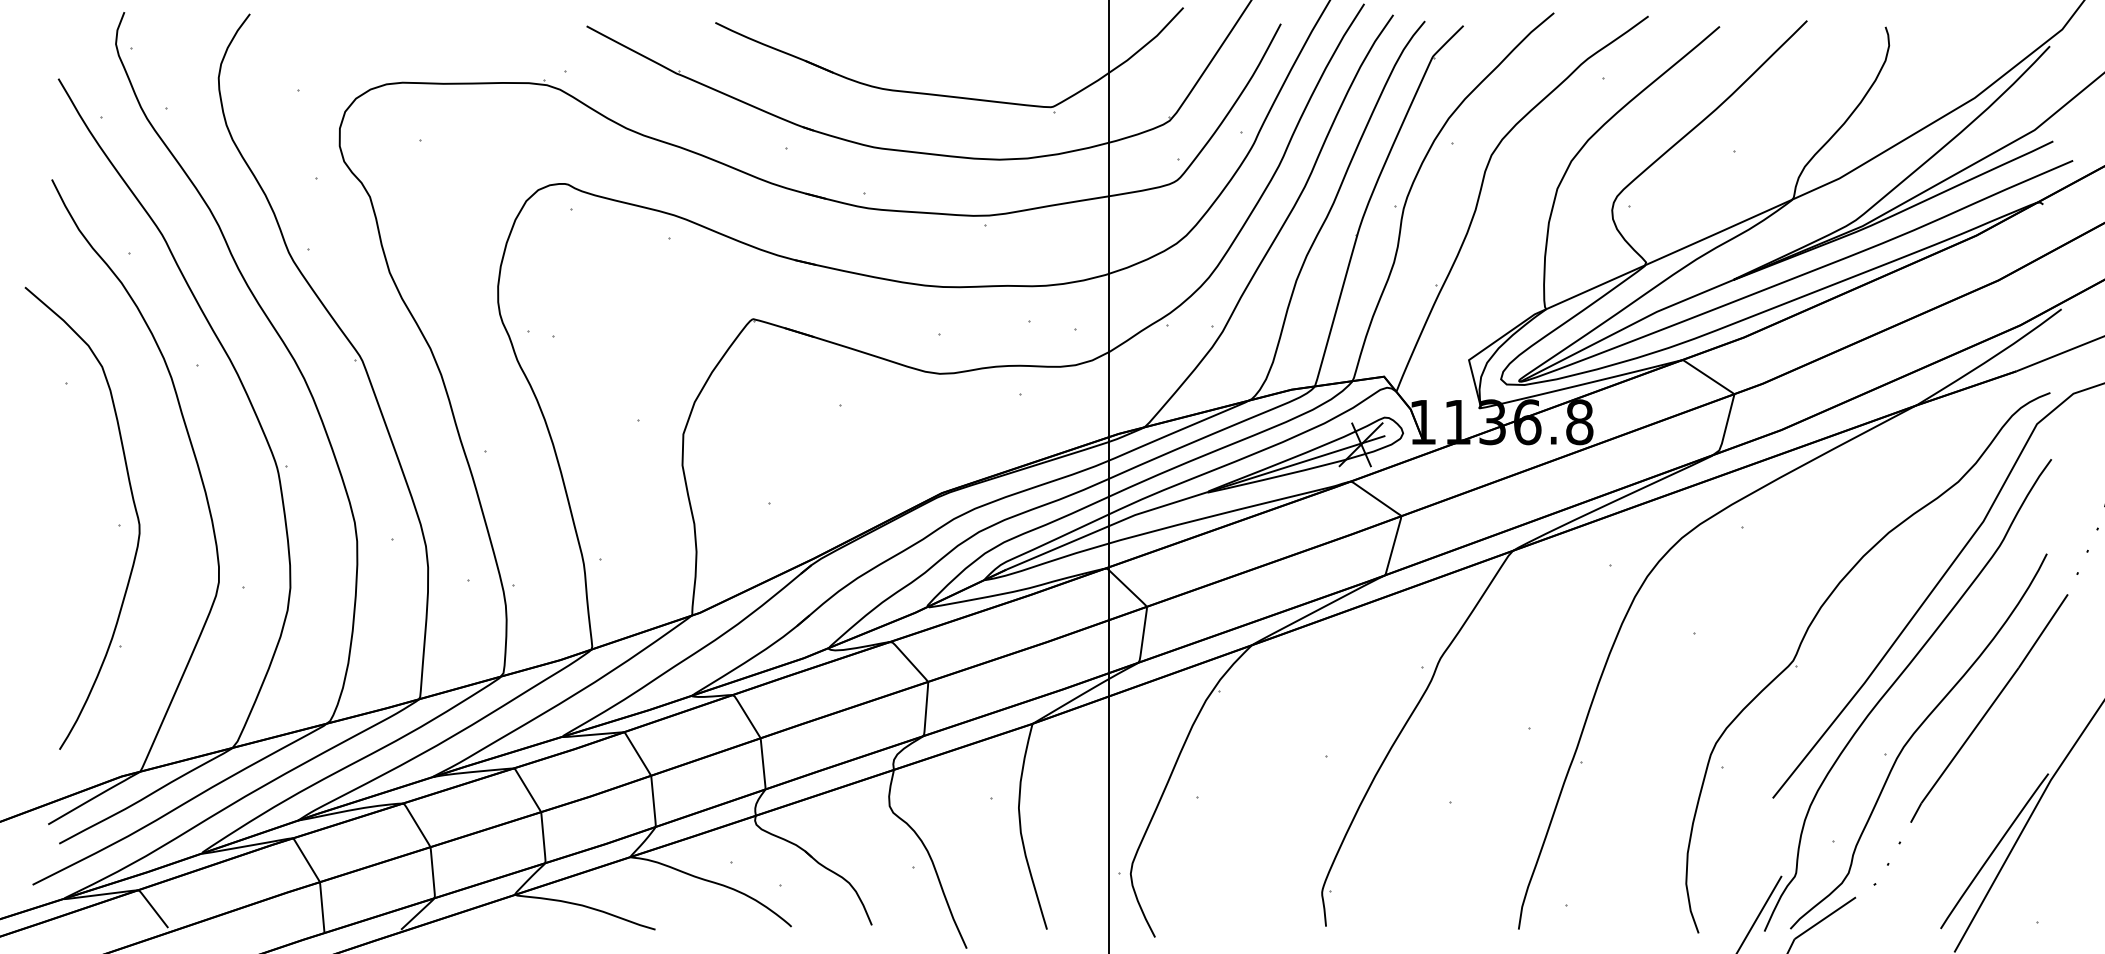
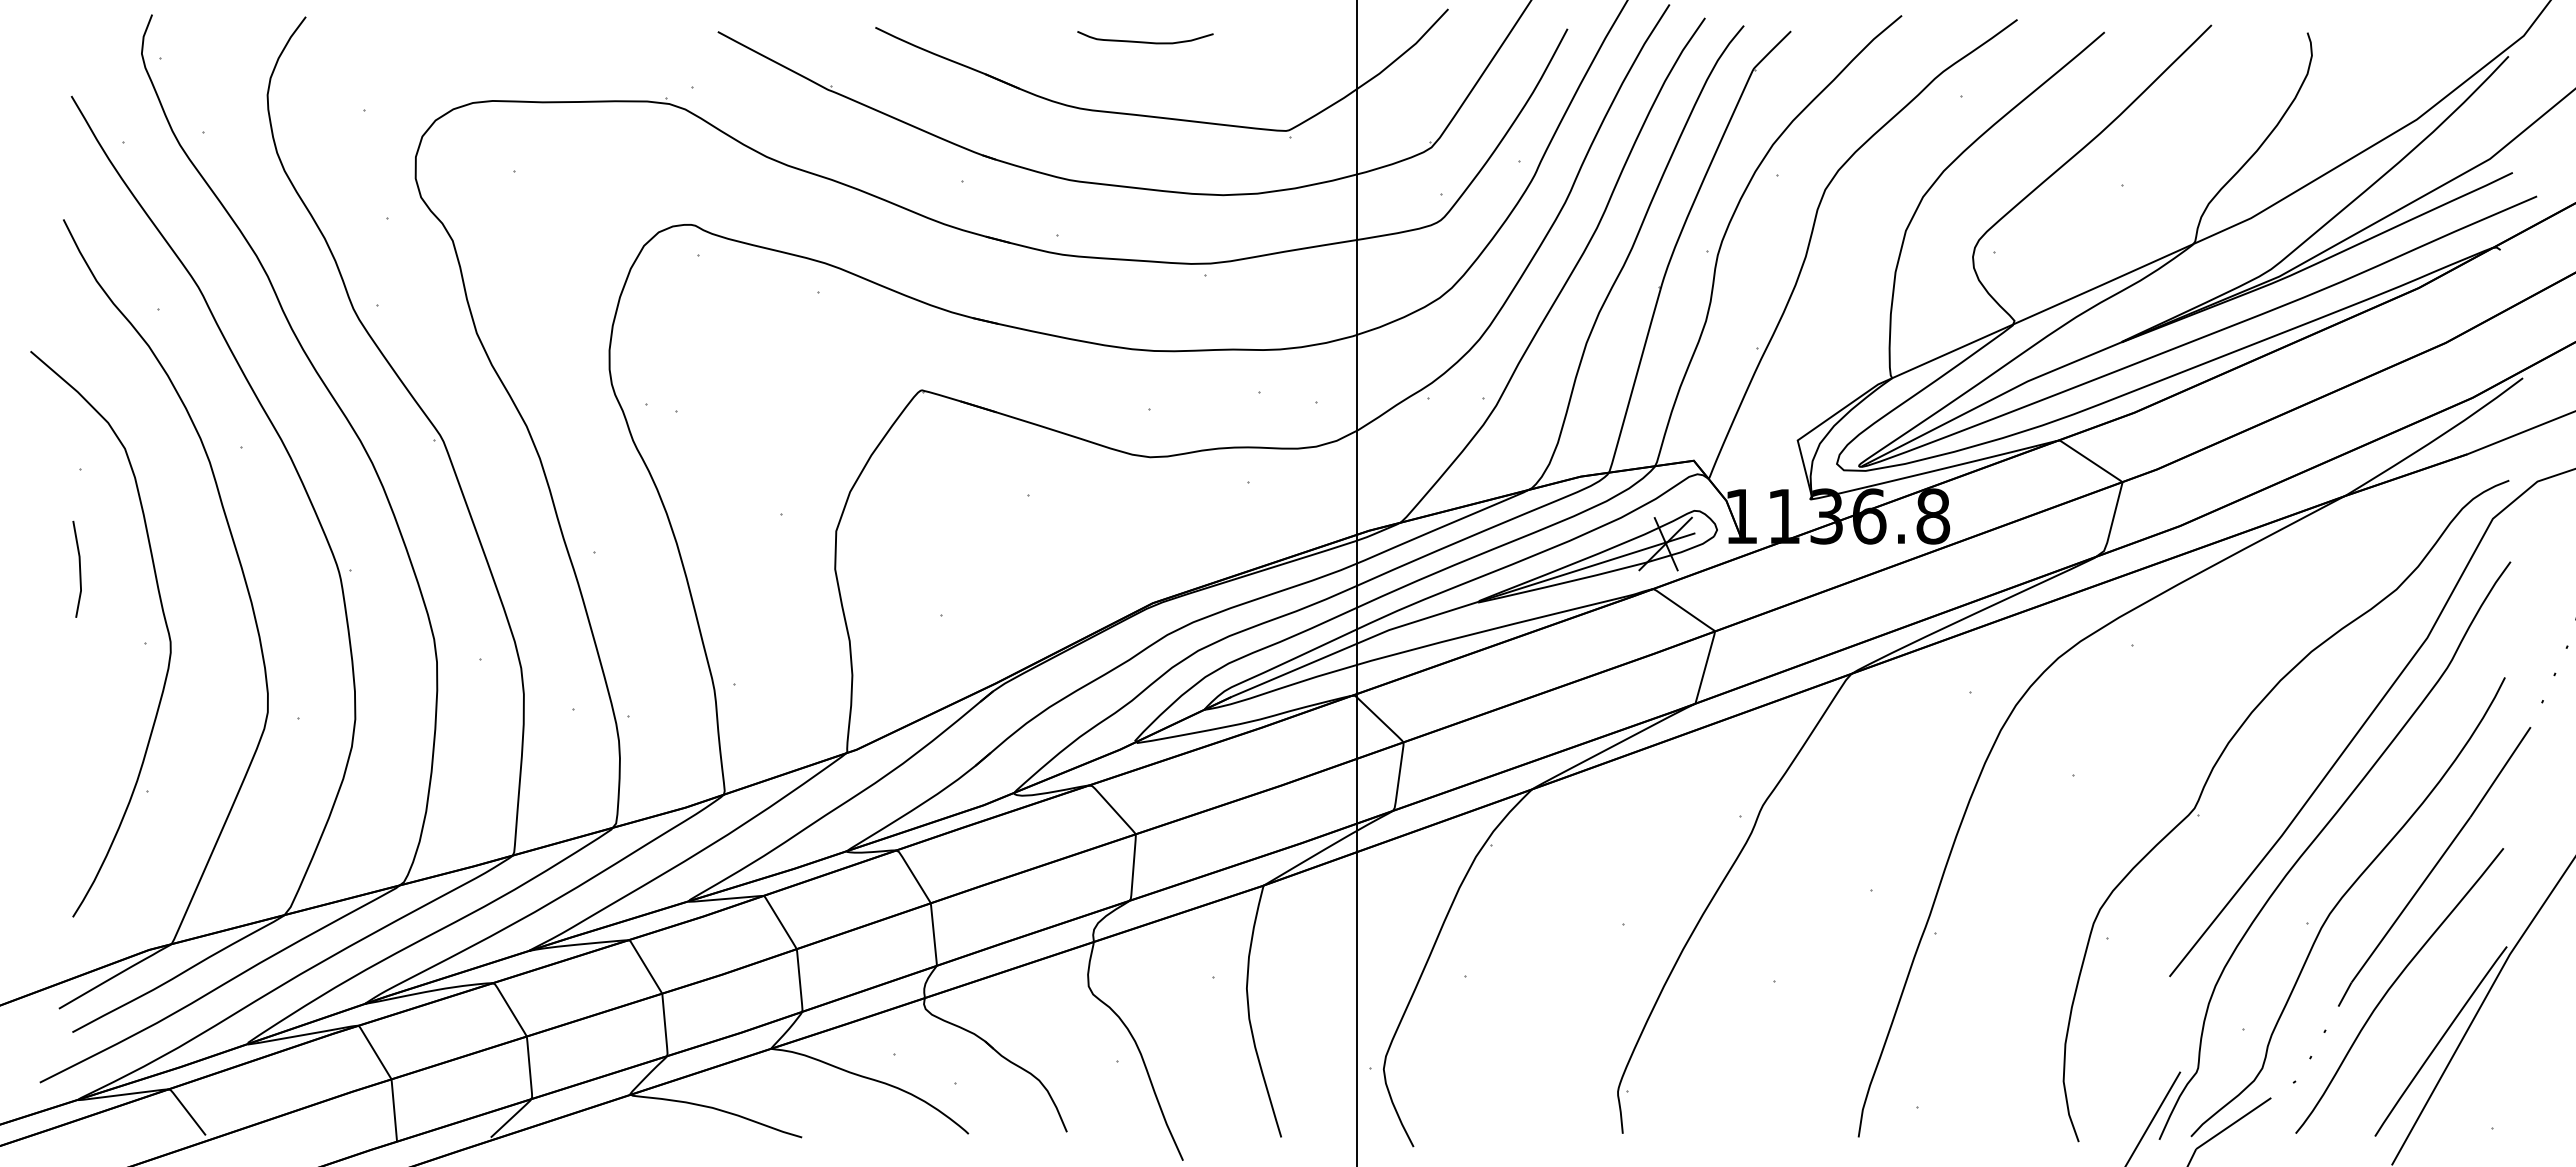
curve: (936, 34) -> (1145, 41), added
line: (65, 464) -> (79, 568), added
curve: (1955, 805) -> (2393, 985), added

